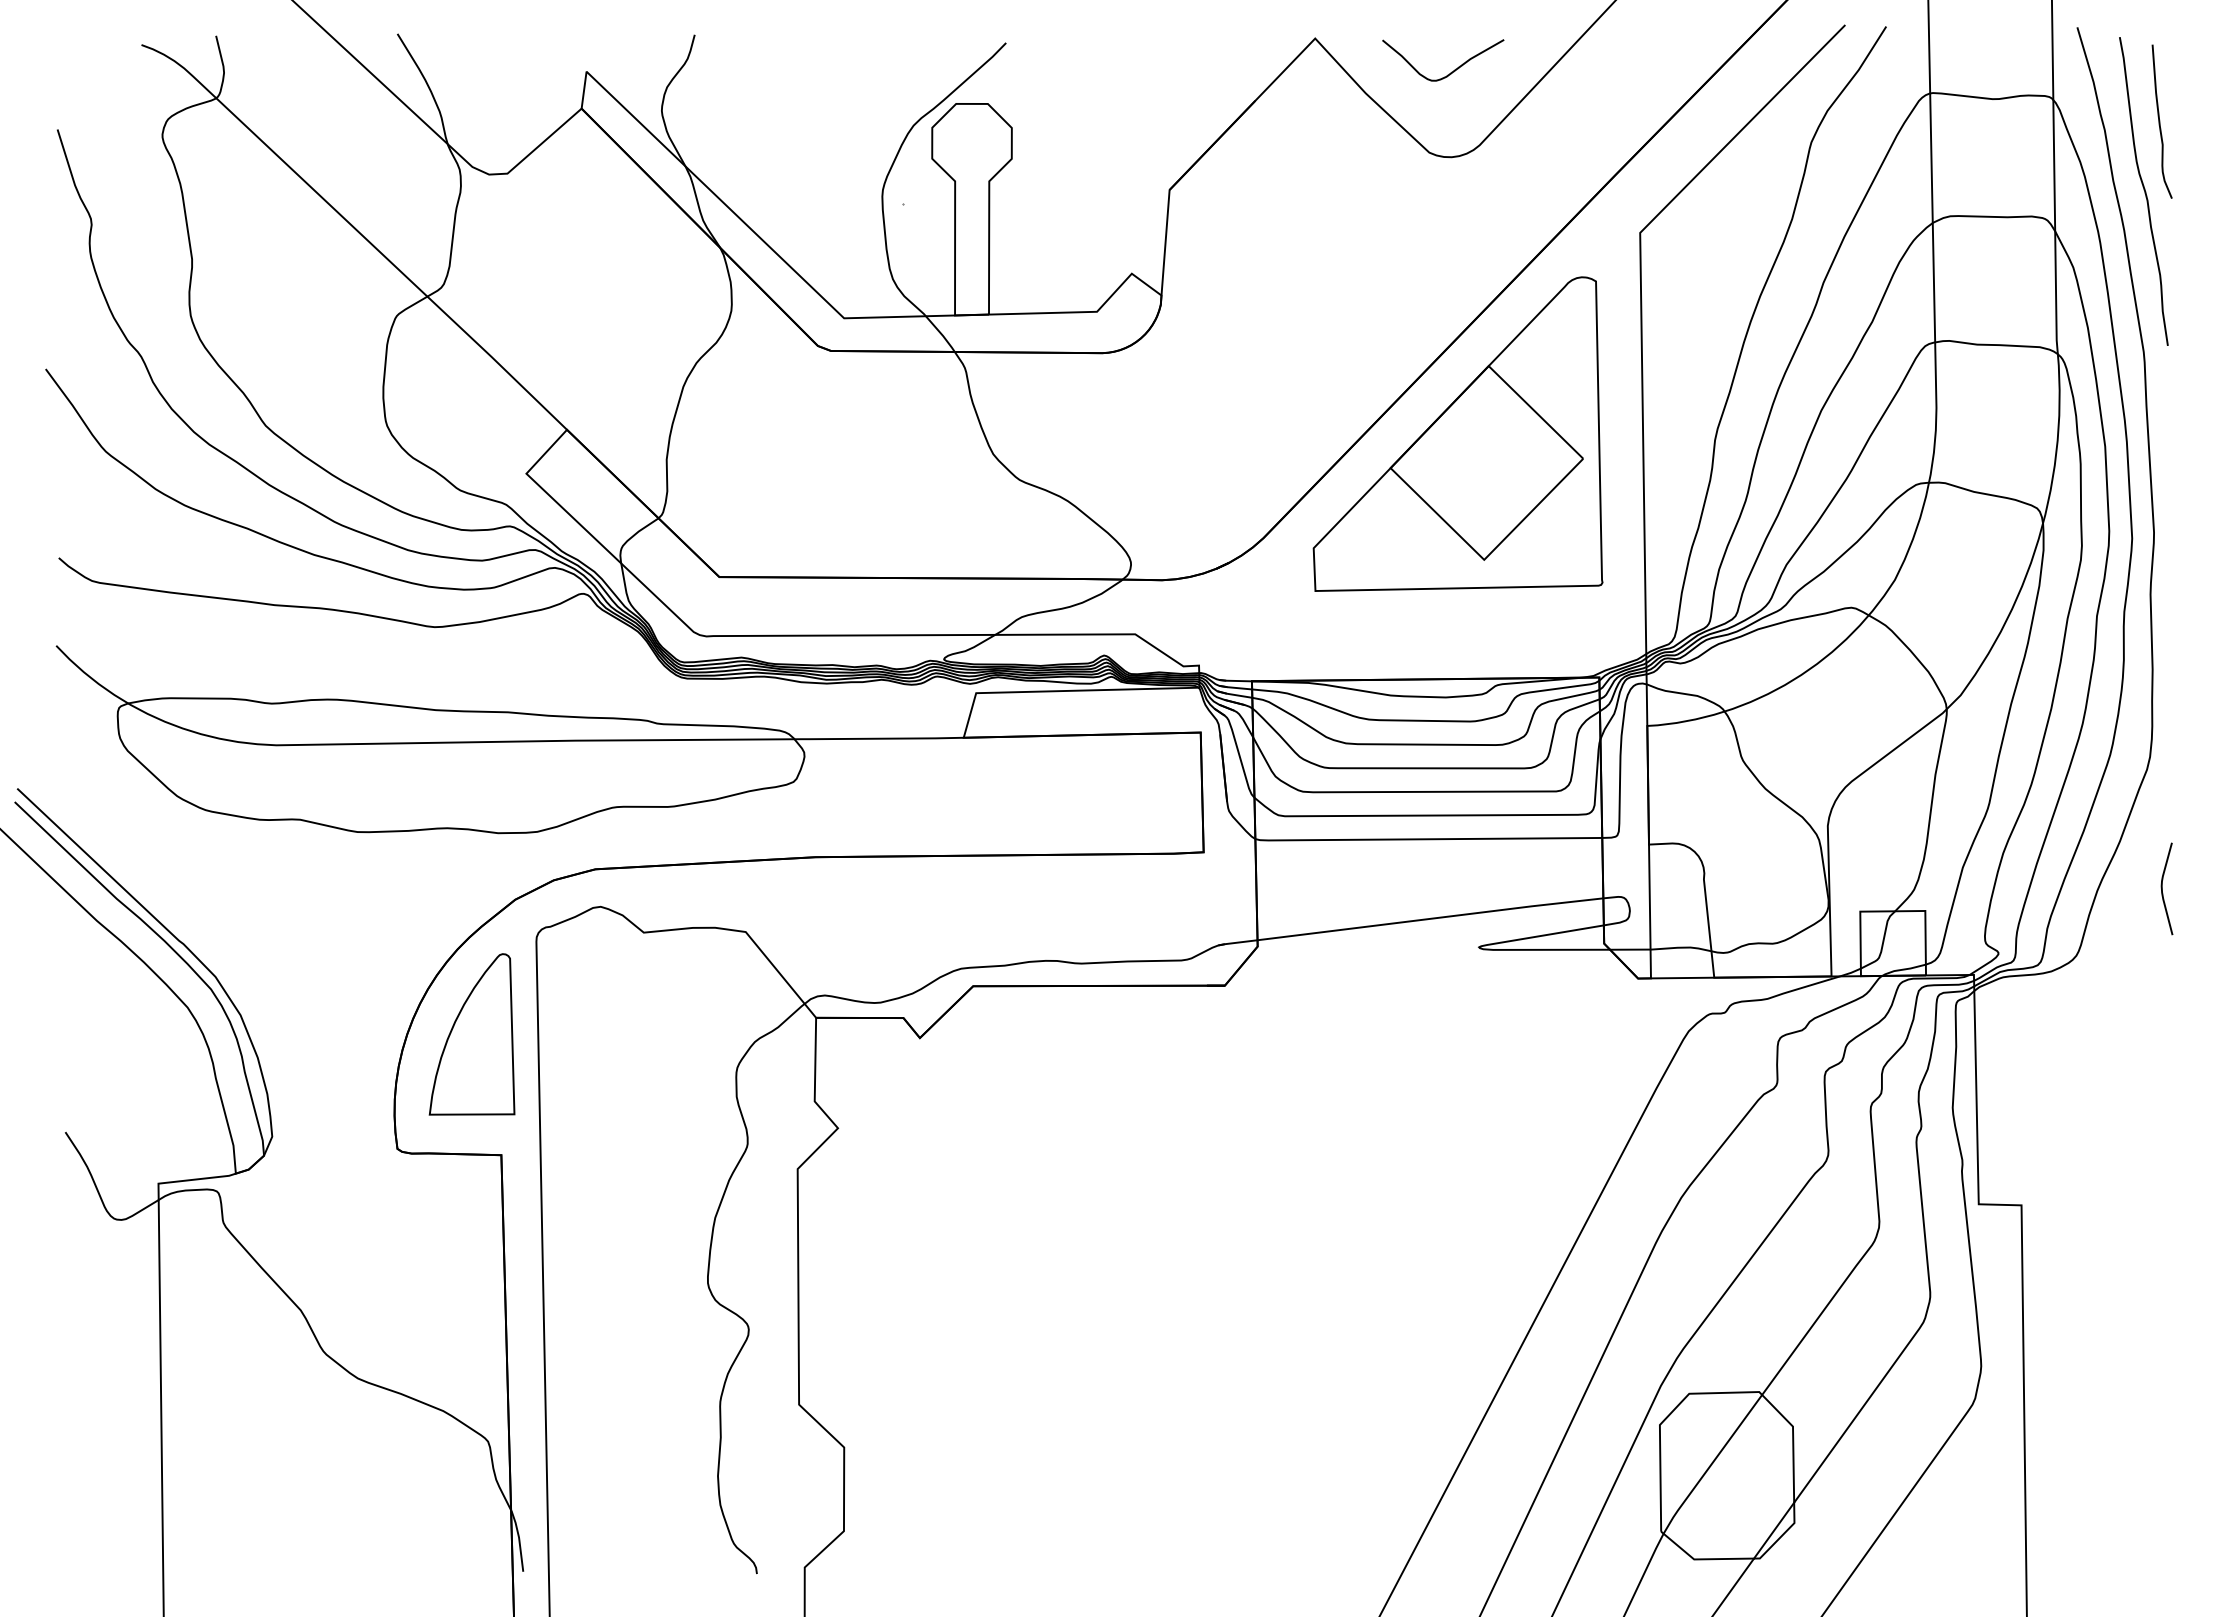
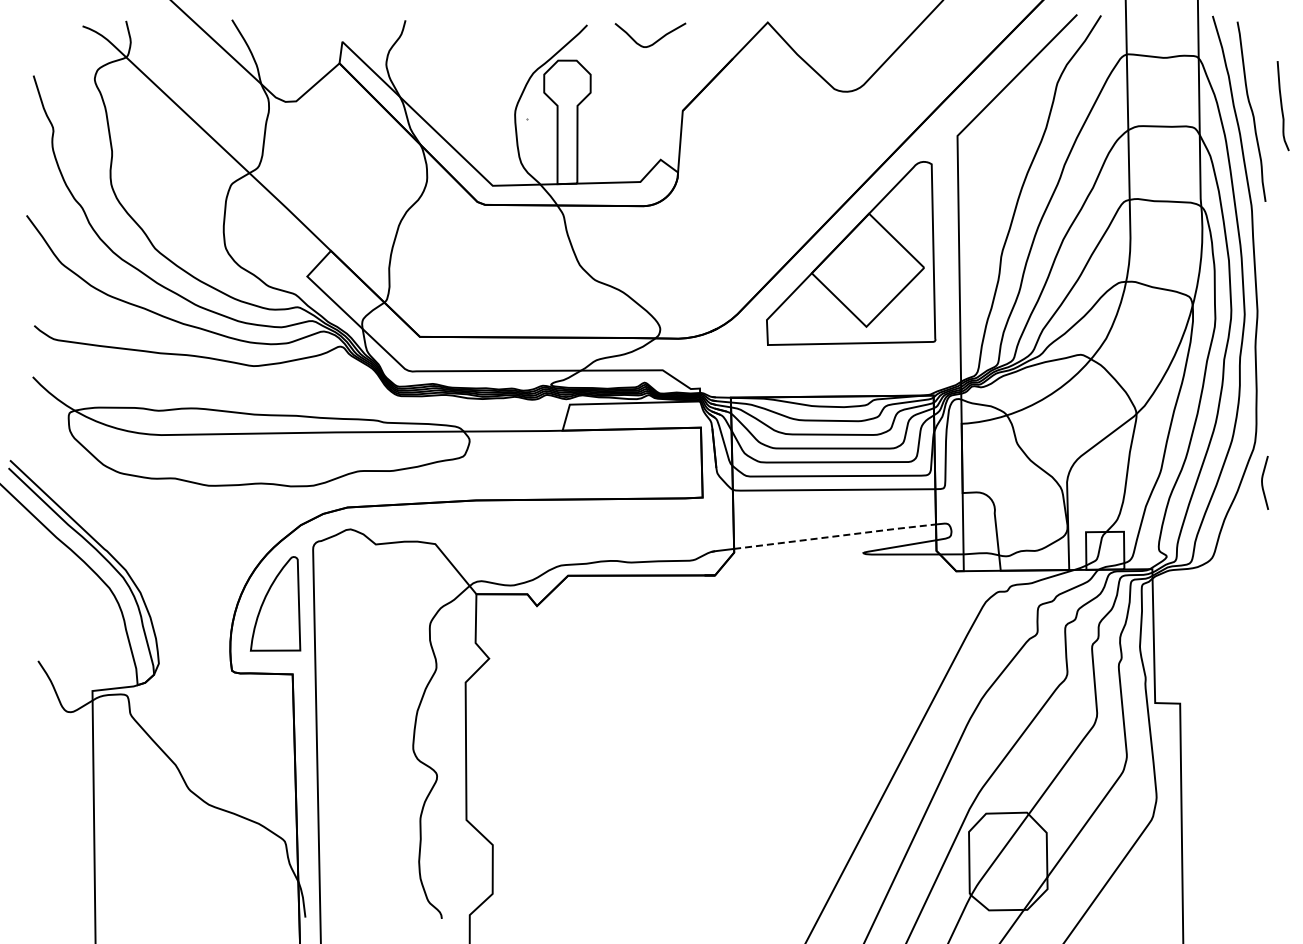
curve: (1453, 69) -> (656, 40), moved
curve: (2160, 122) -> (1282, 106), moved
curve: (2164, 891) -> (1263, 484), moved
line: (1431, 918) -> (835, 536), solid -> dashed

